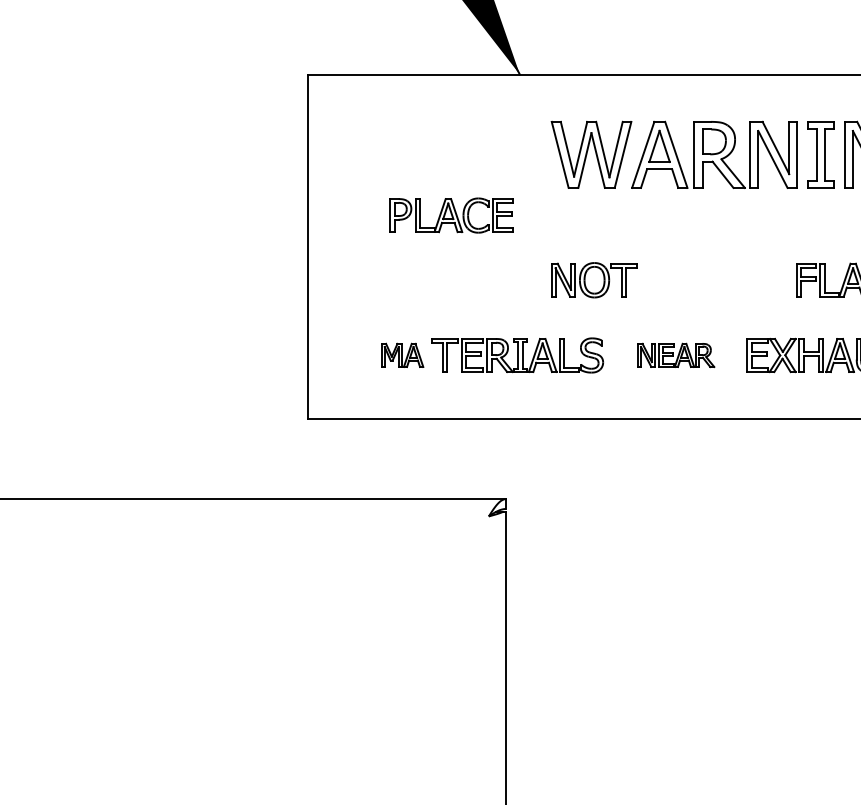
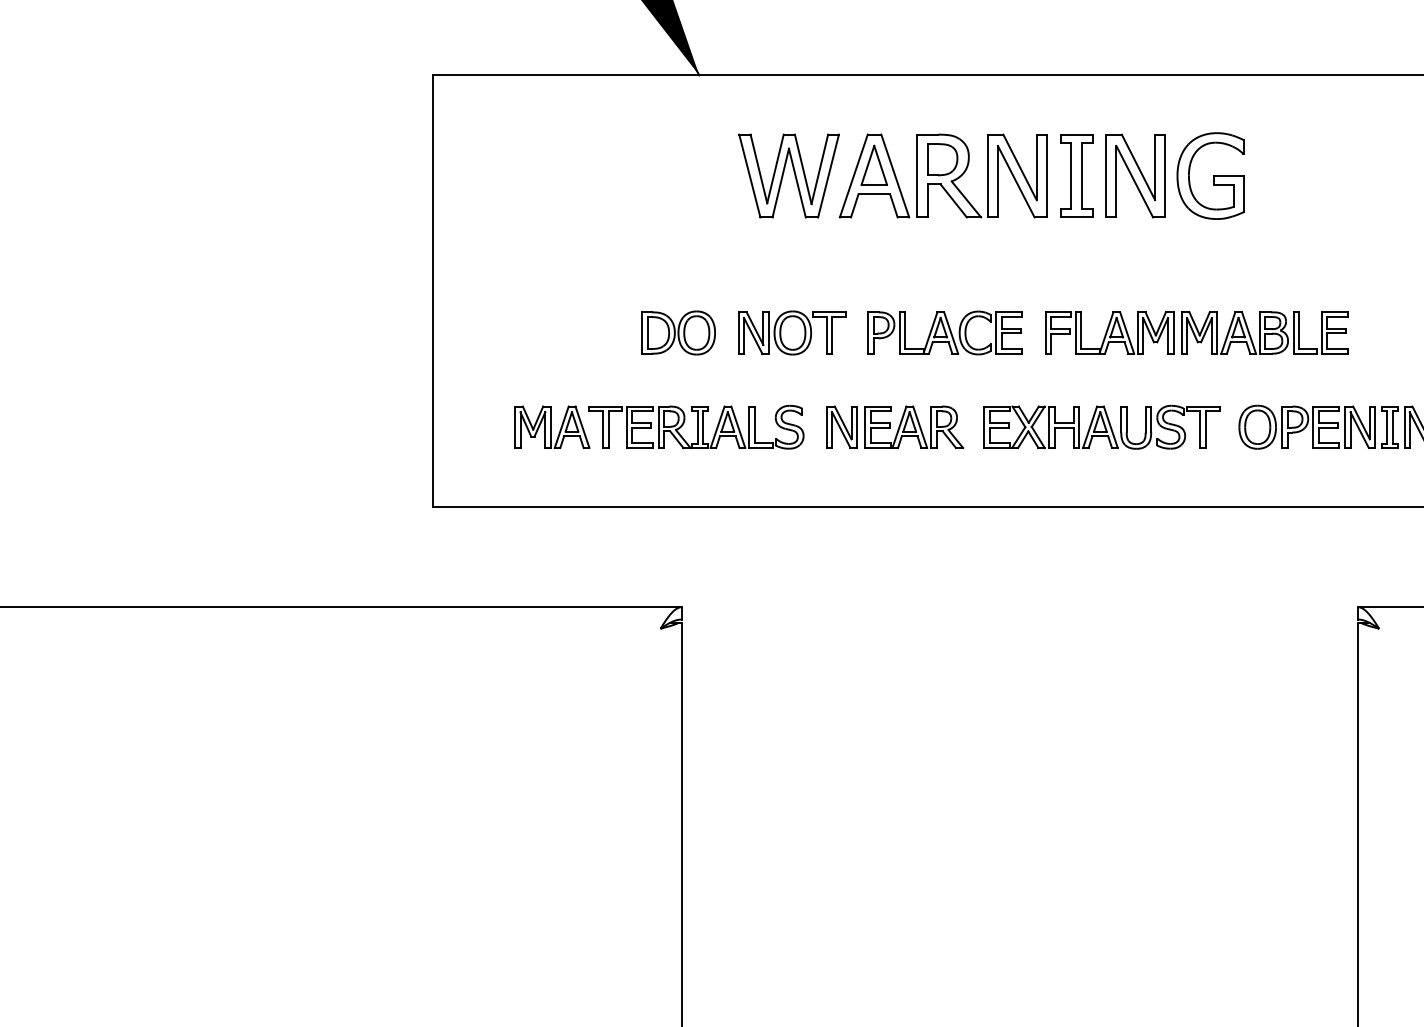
part: (451, 215) -> (944, 332), moved
part: (503, 279) -> (678, 332), added
part: (402, 354) -> (552, 426), size x1.43
part: (676, 354) -> (895, 426), size x1.43

